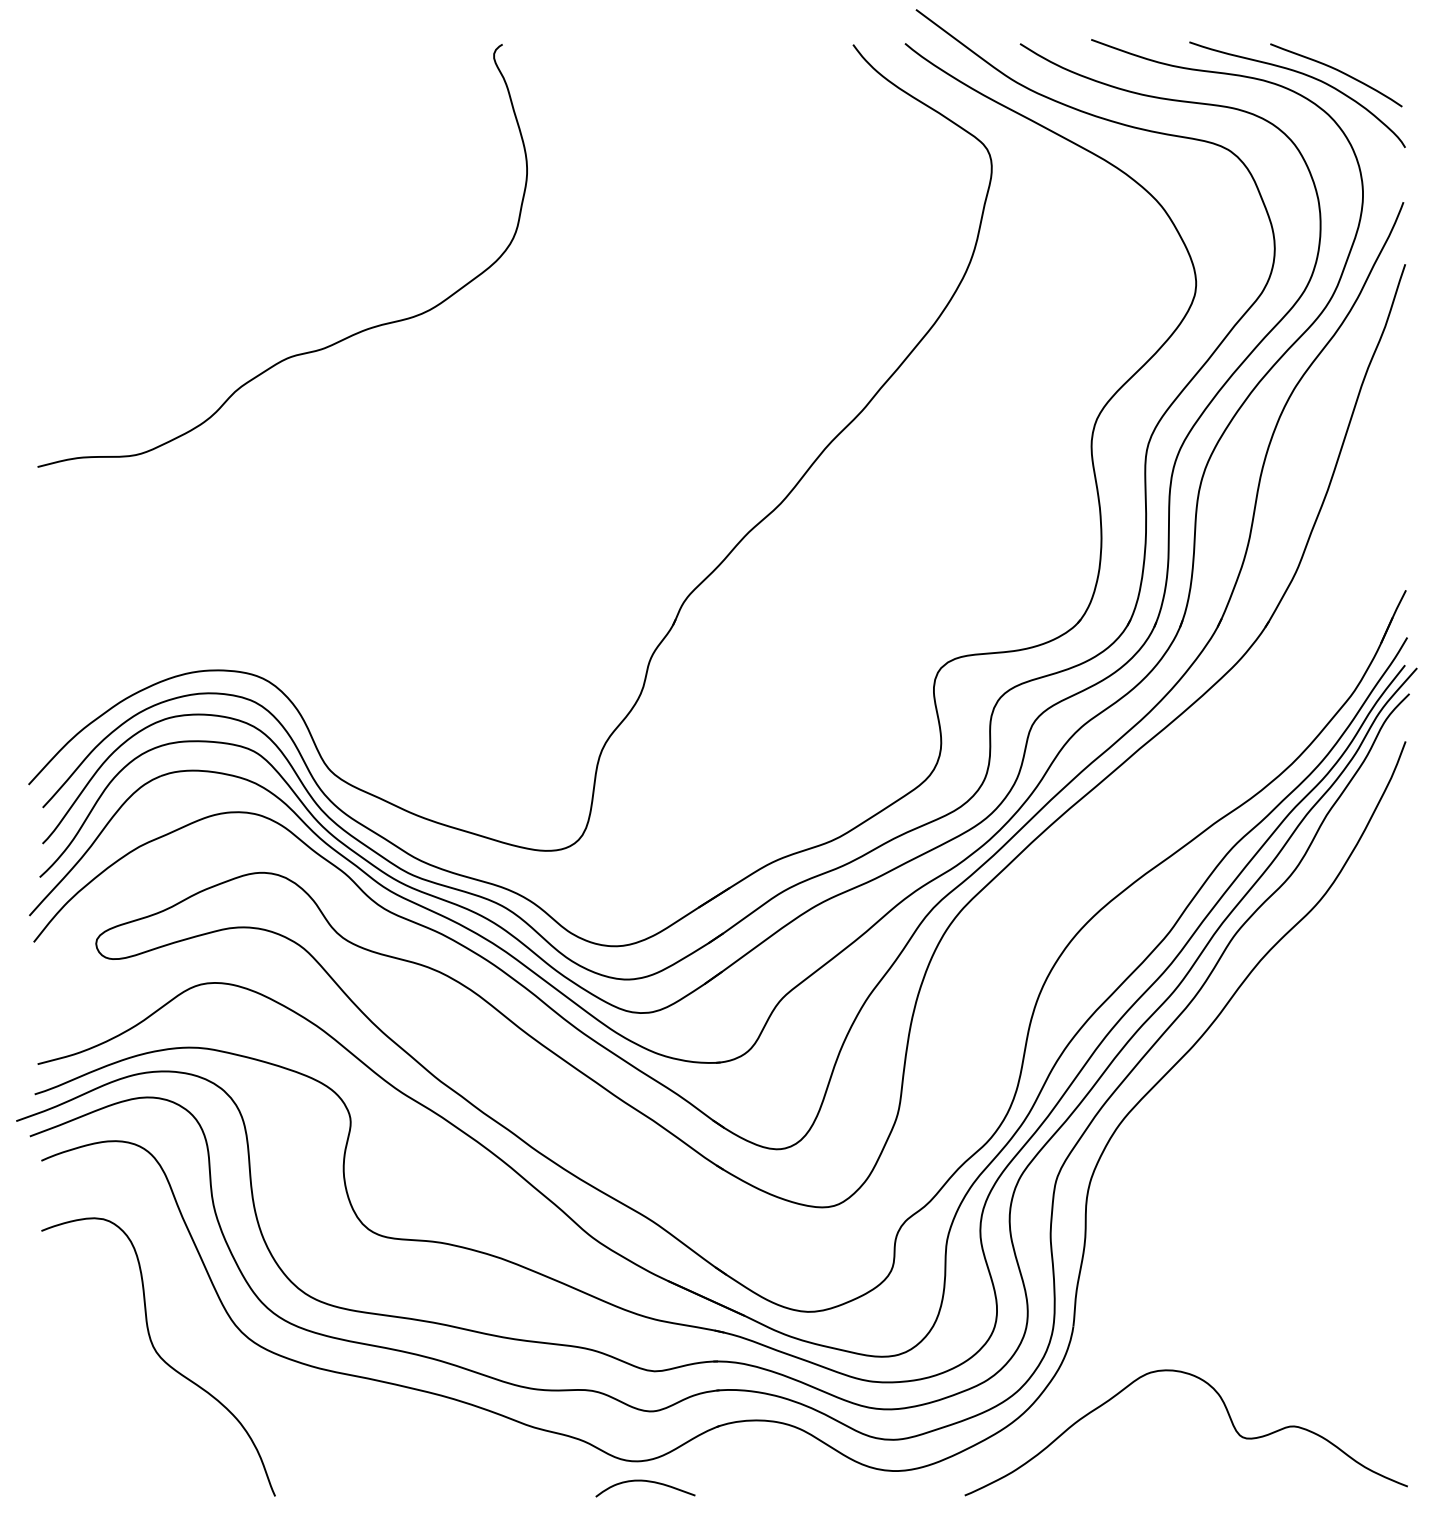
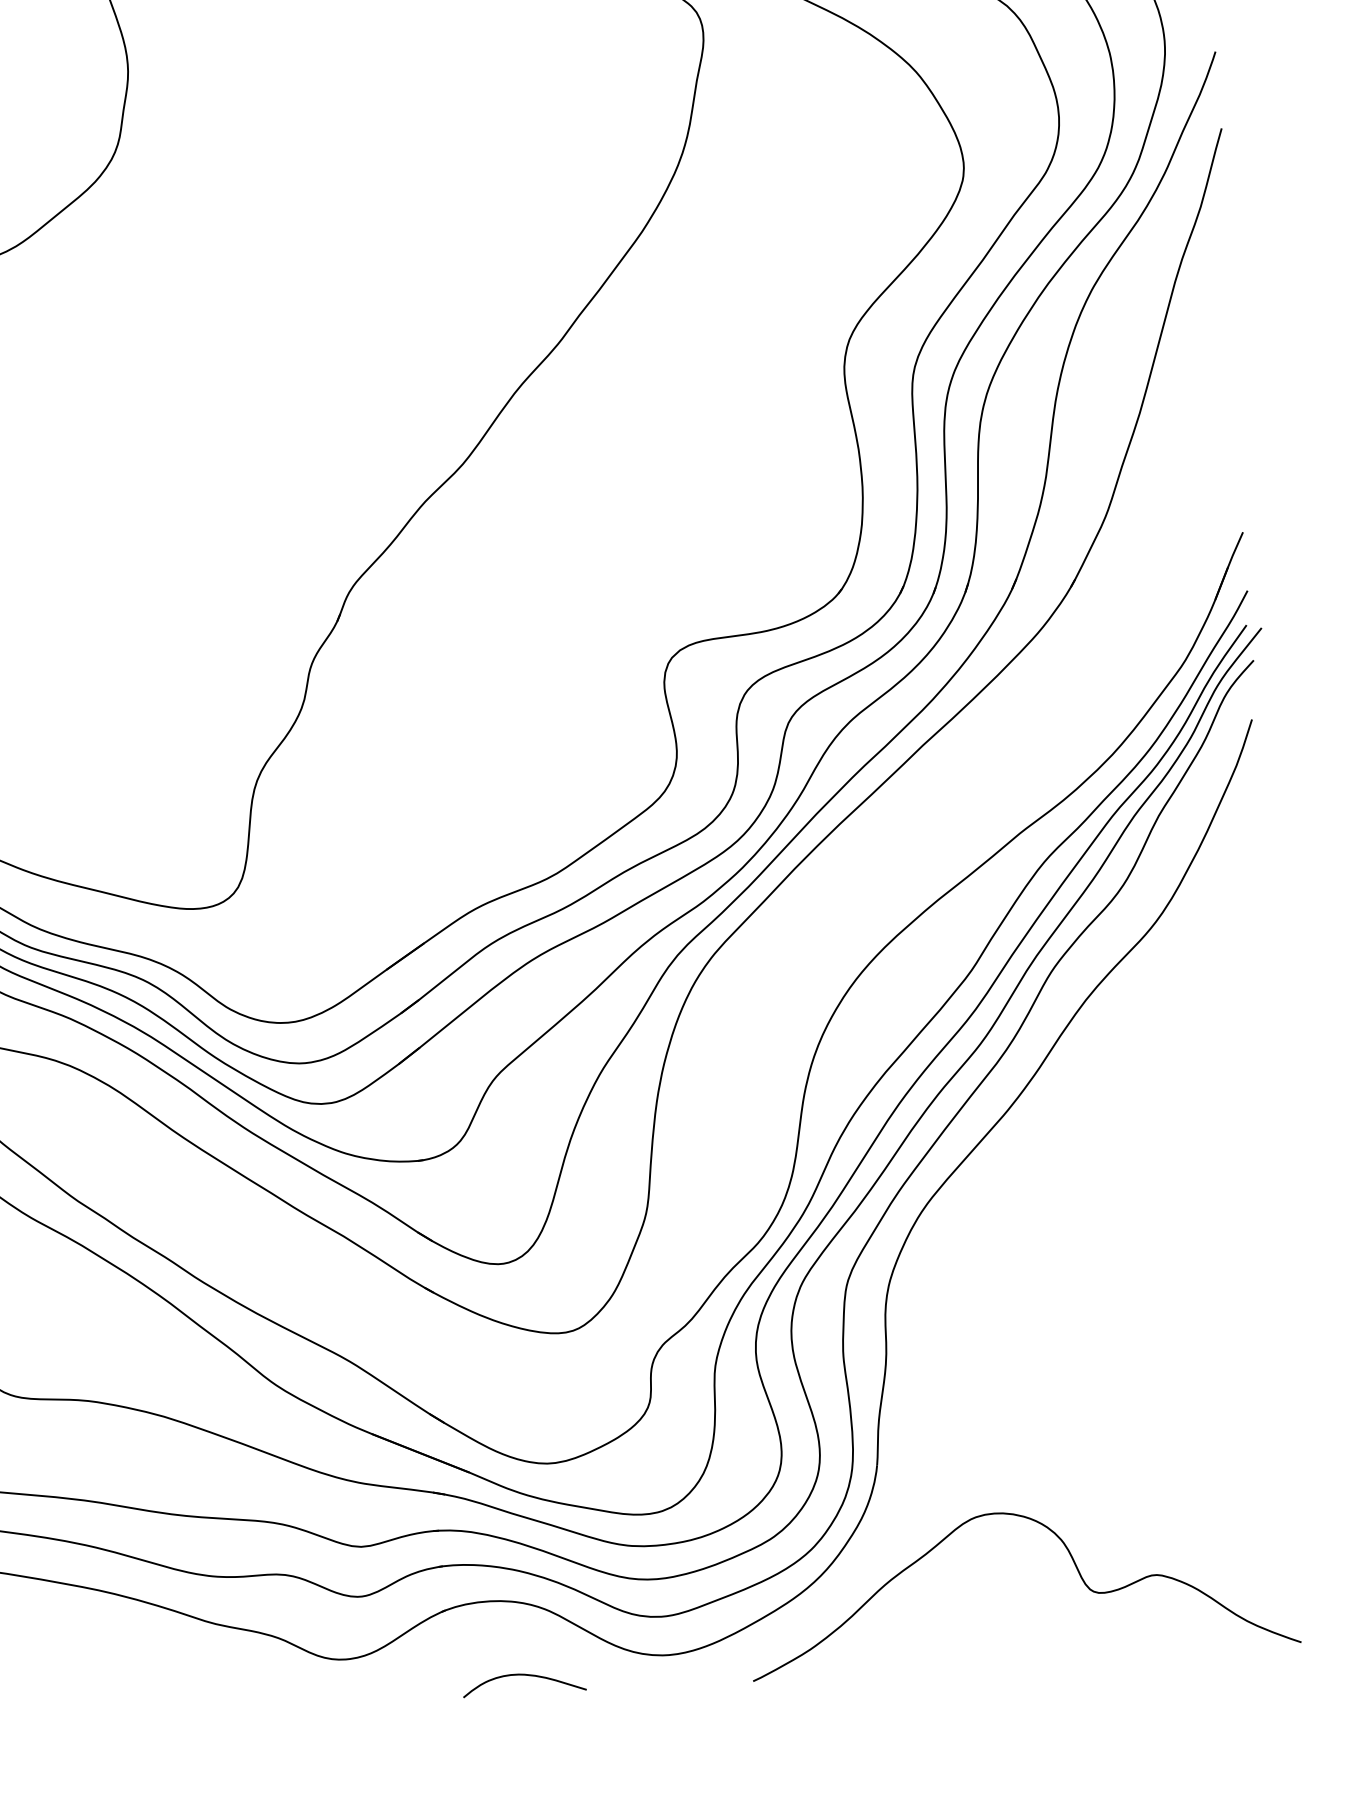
curve: (647, 1482) -> (526, 1676), moved

